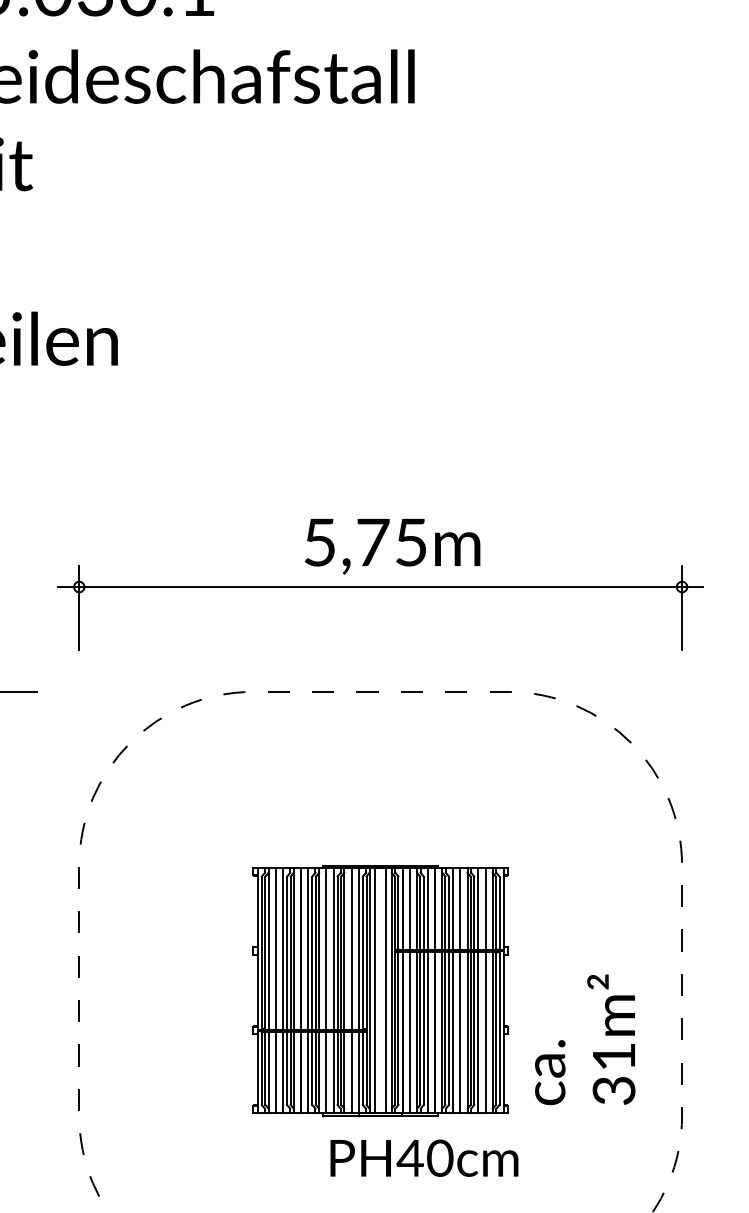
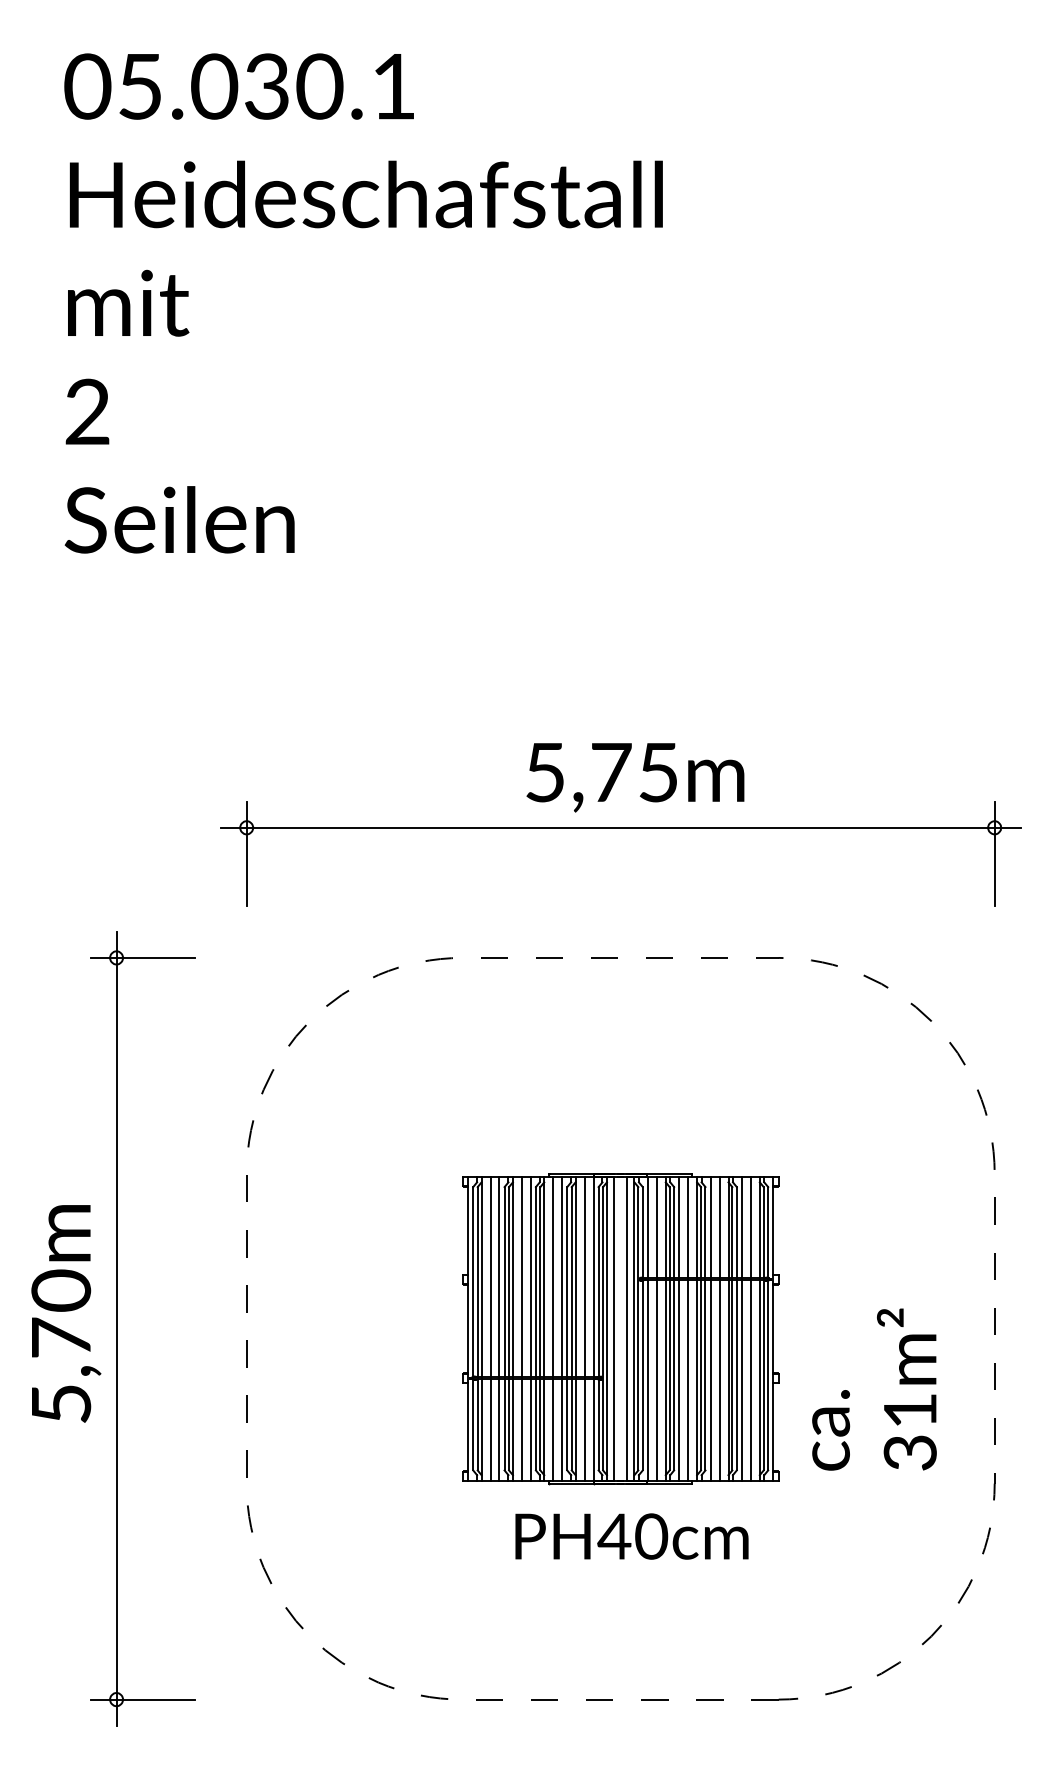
text: (424, 1158) -> (631, 1536), moved

